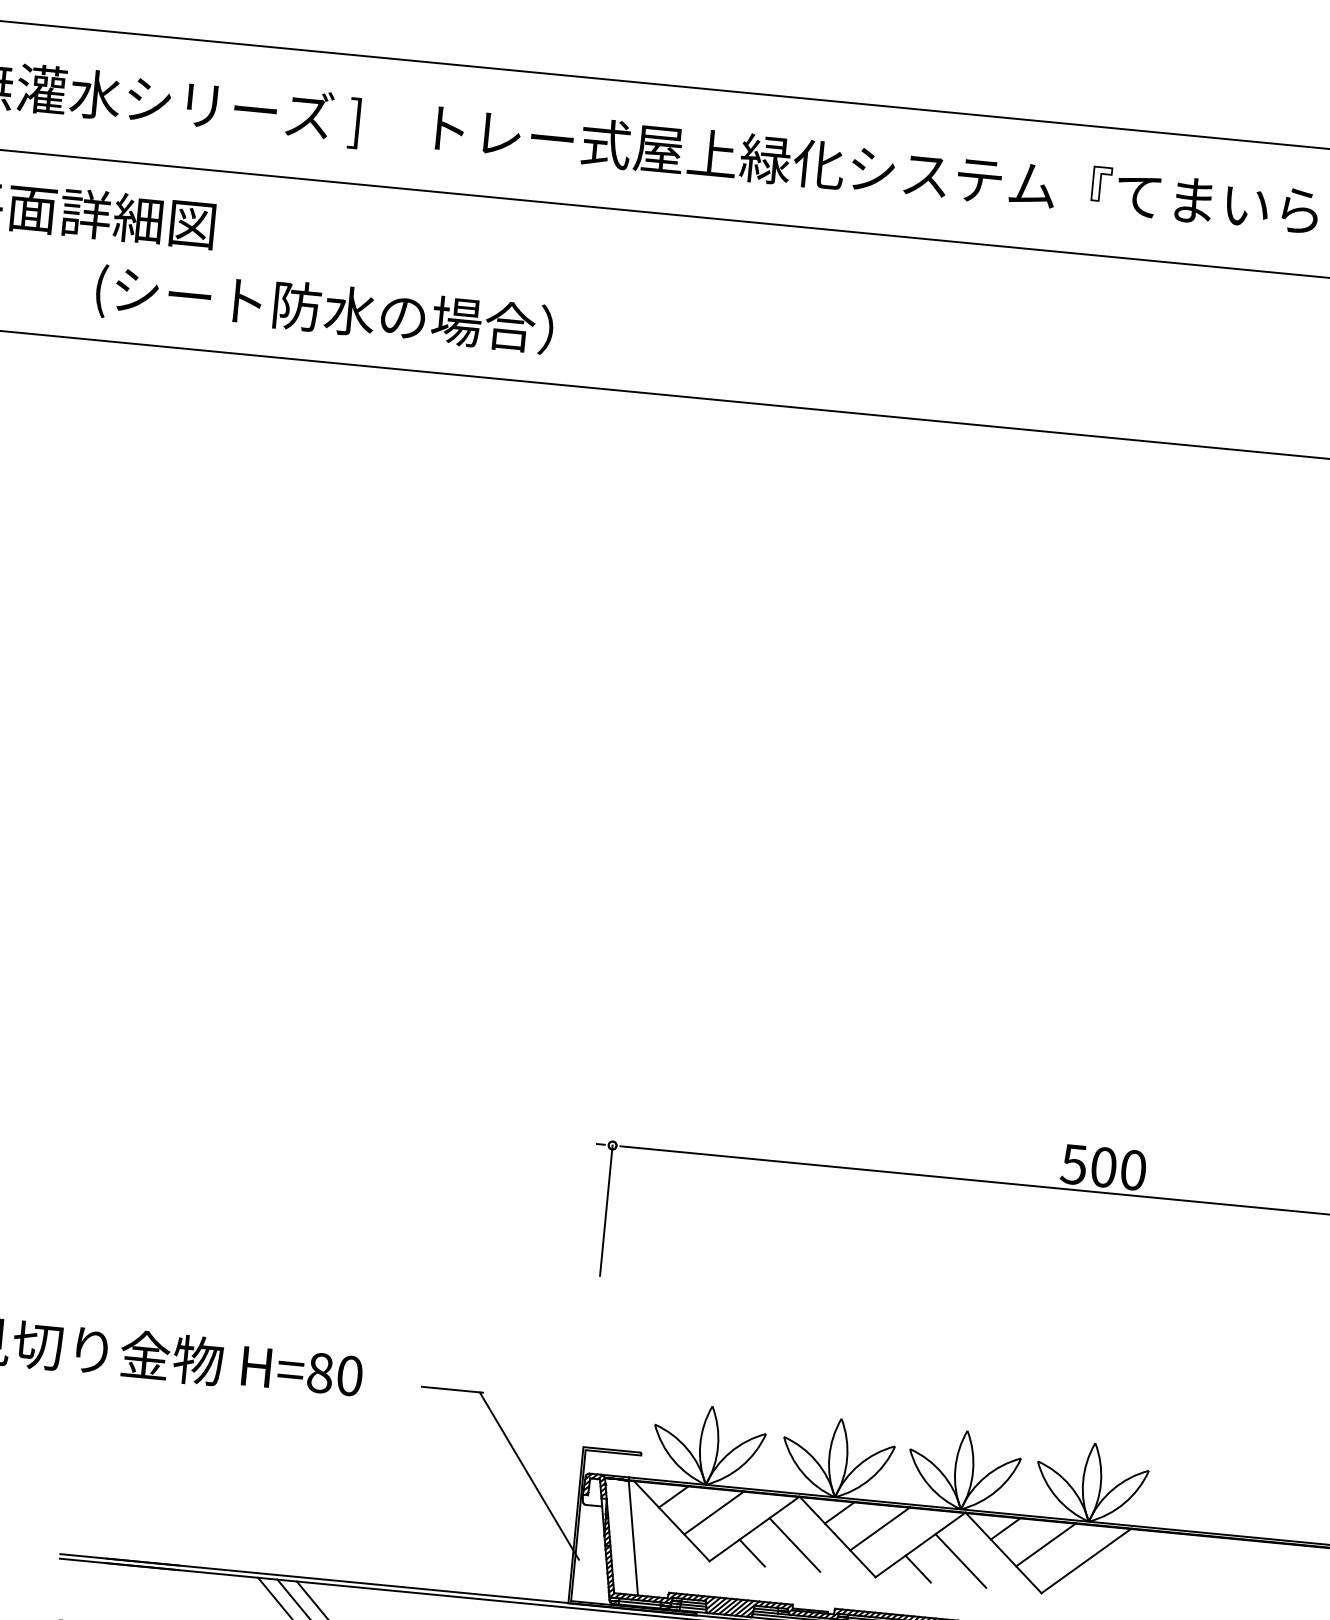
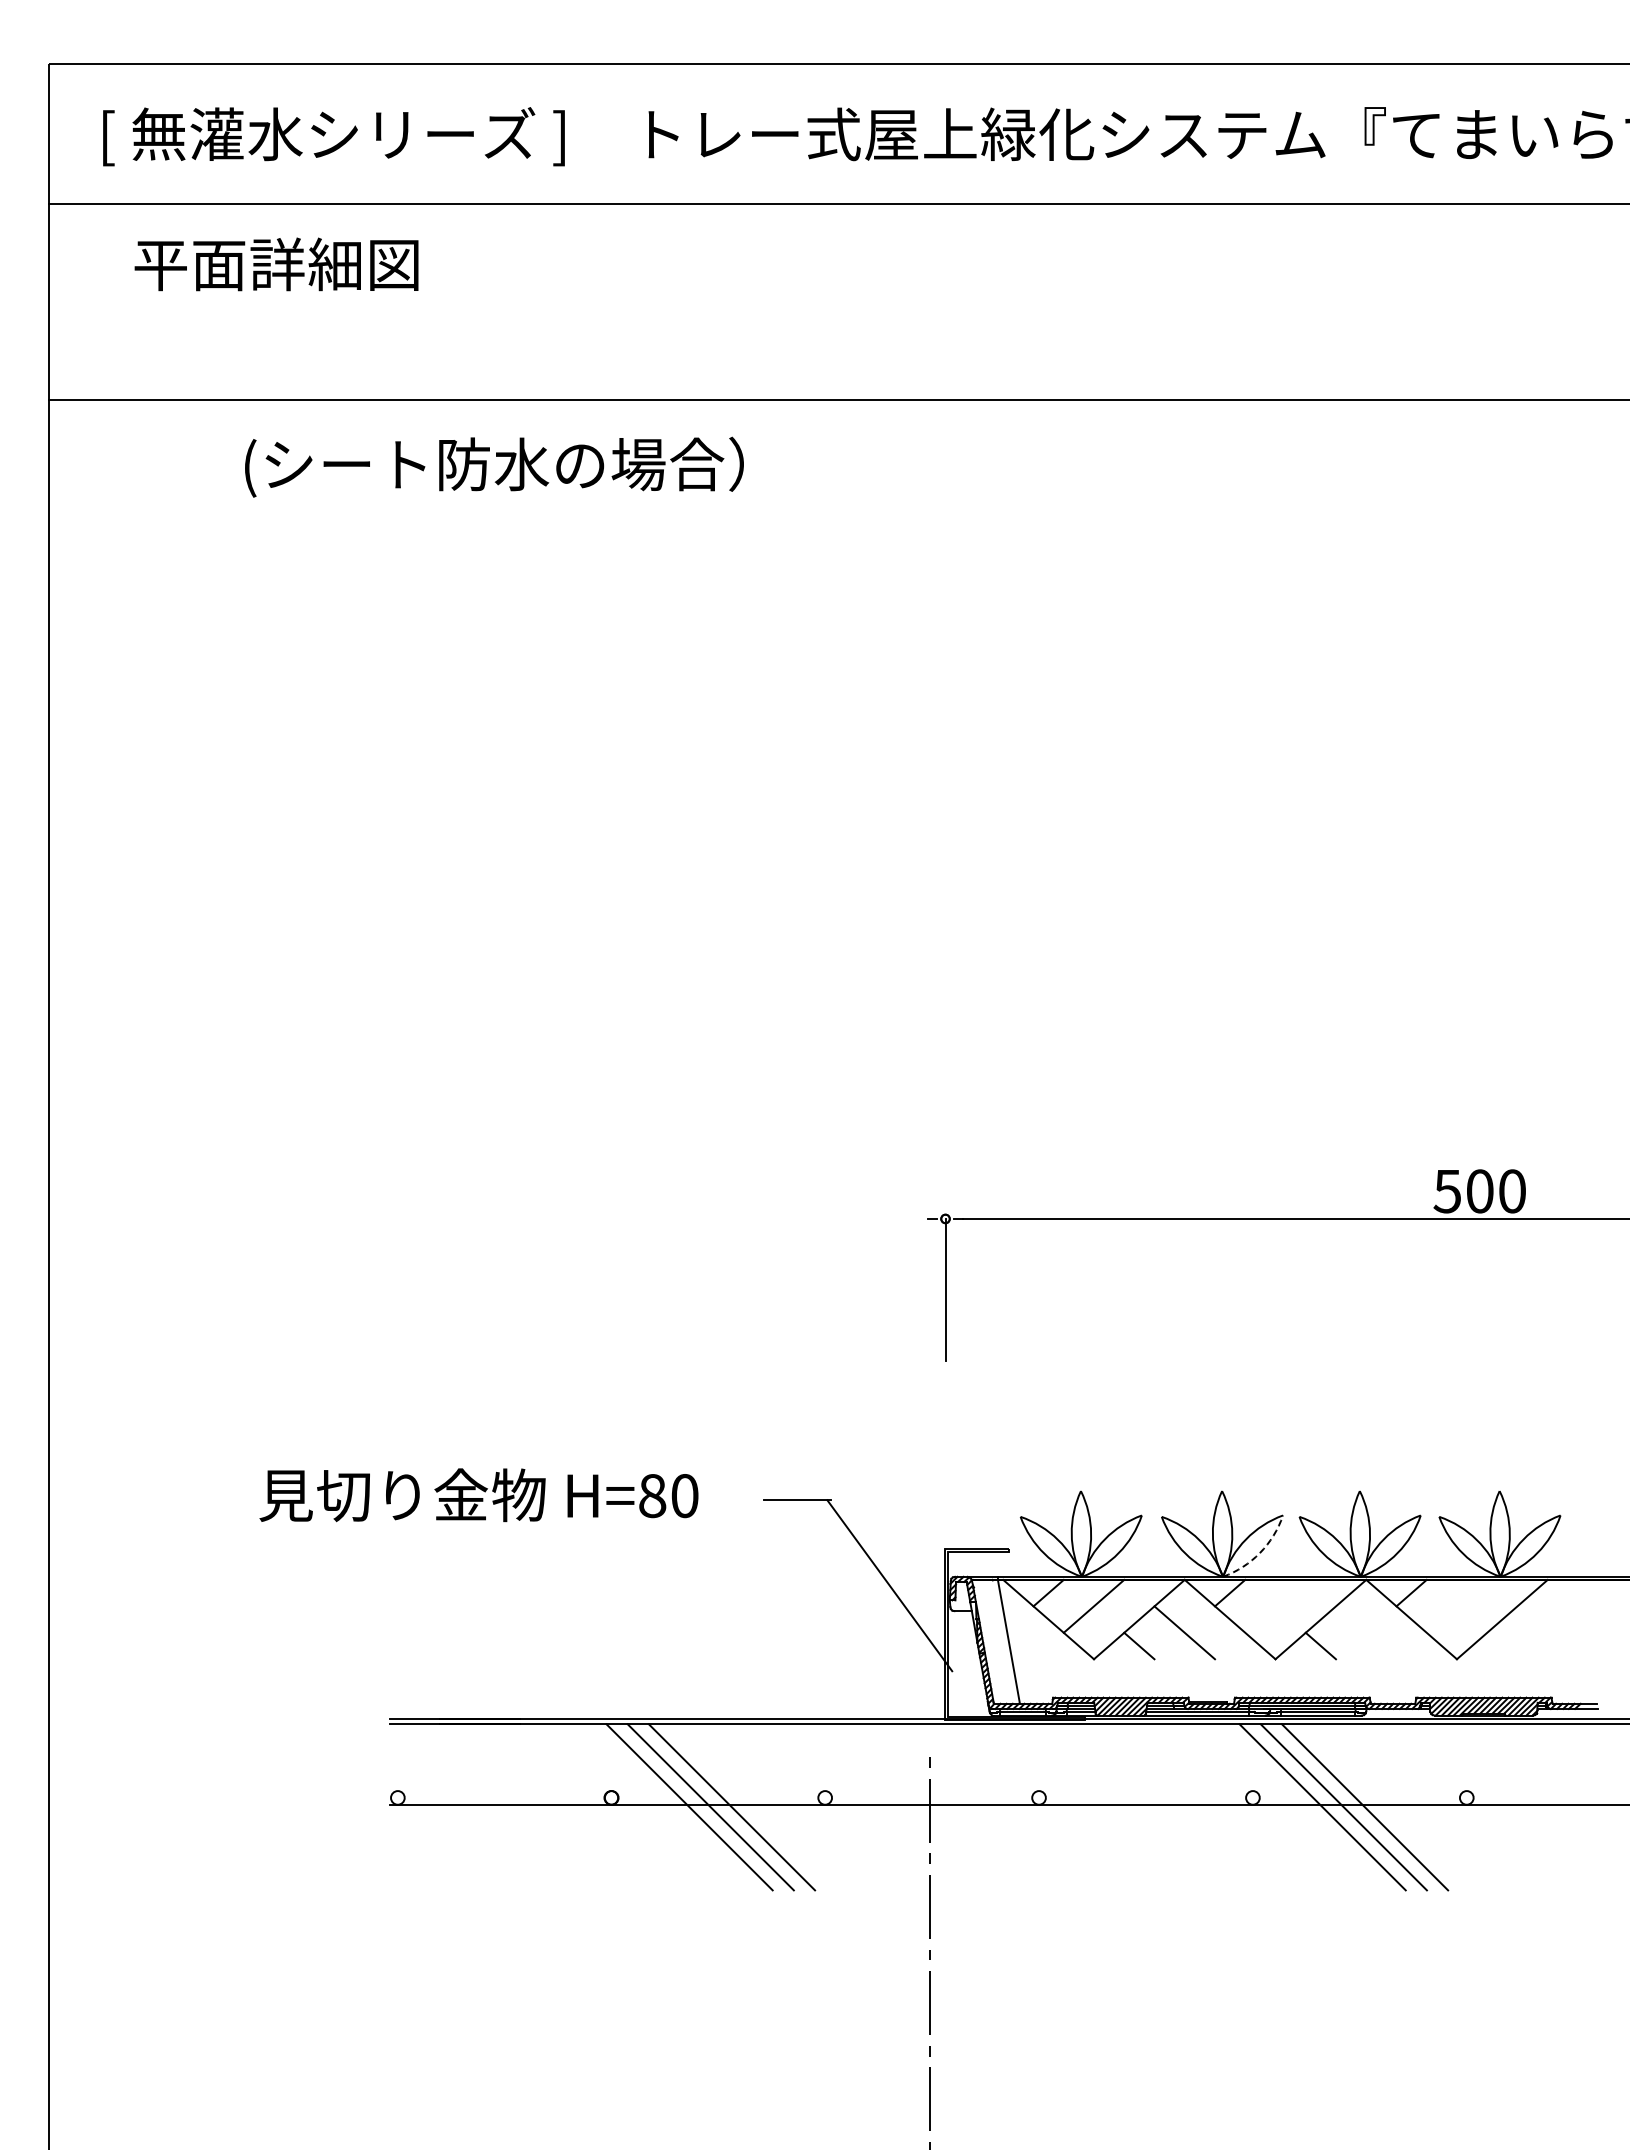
text: (324, 310) -> (494, 466), moved
arc: (871, 1478) -> (1260, 1552), solid -> dashed
line: (880, 1528) -> (1275, 1605), removed
line: (1045, 1544) -> (1456, 1605), removed
line: (960, 1560) -> (1365, 1632), removed

